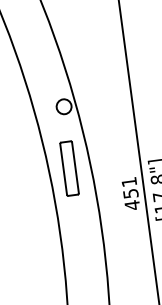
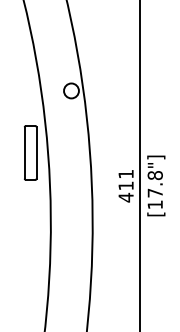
part: (69, 168) -> (30, 152), moved
text: (130, 193) -> (125, 185), 451 -> 411

